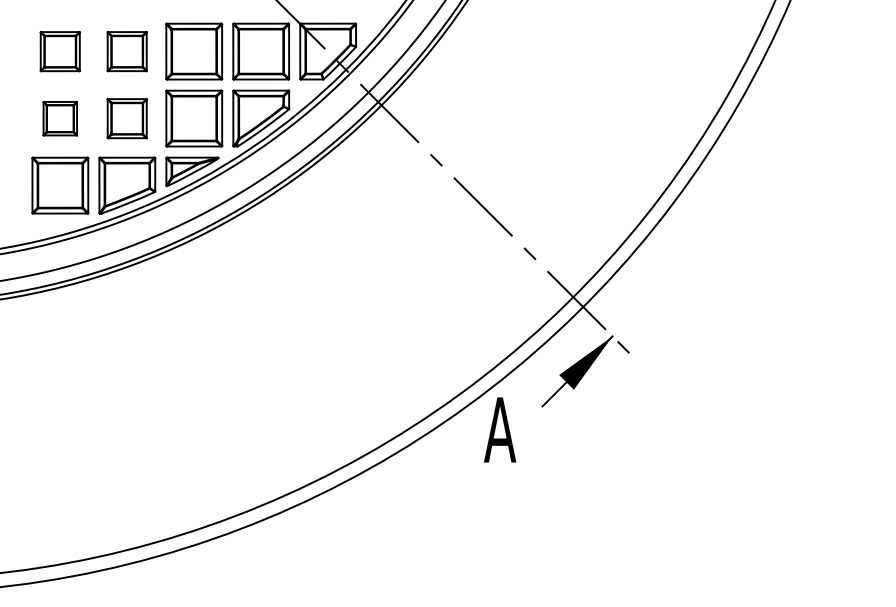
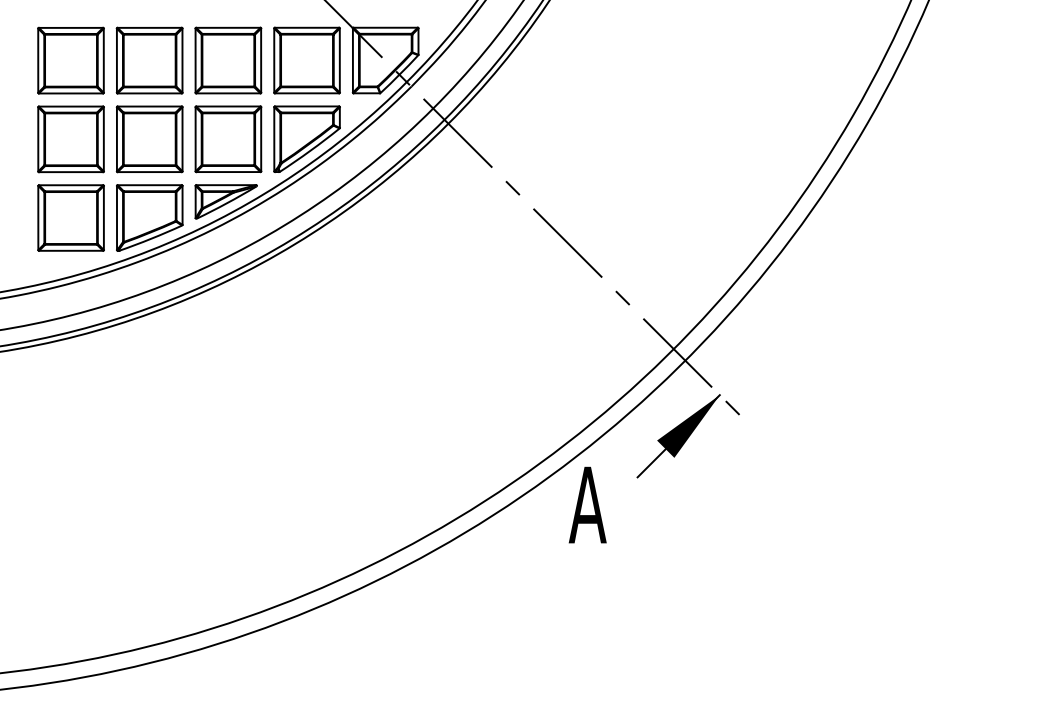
part: (59, 51) -> (70, 60), size x1.43
part: (127, 51) -> (149, 60), size x1.43
part: (59, 118) -> (70, 139), size x1.67
part: (127, 118) -> (149, 139), size x1.43

